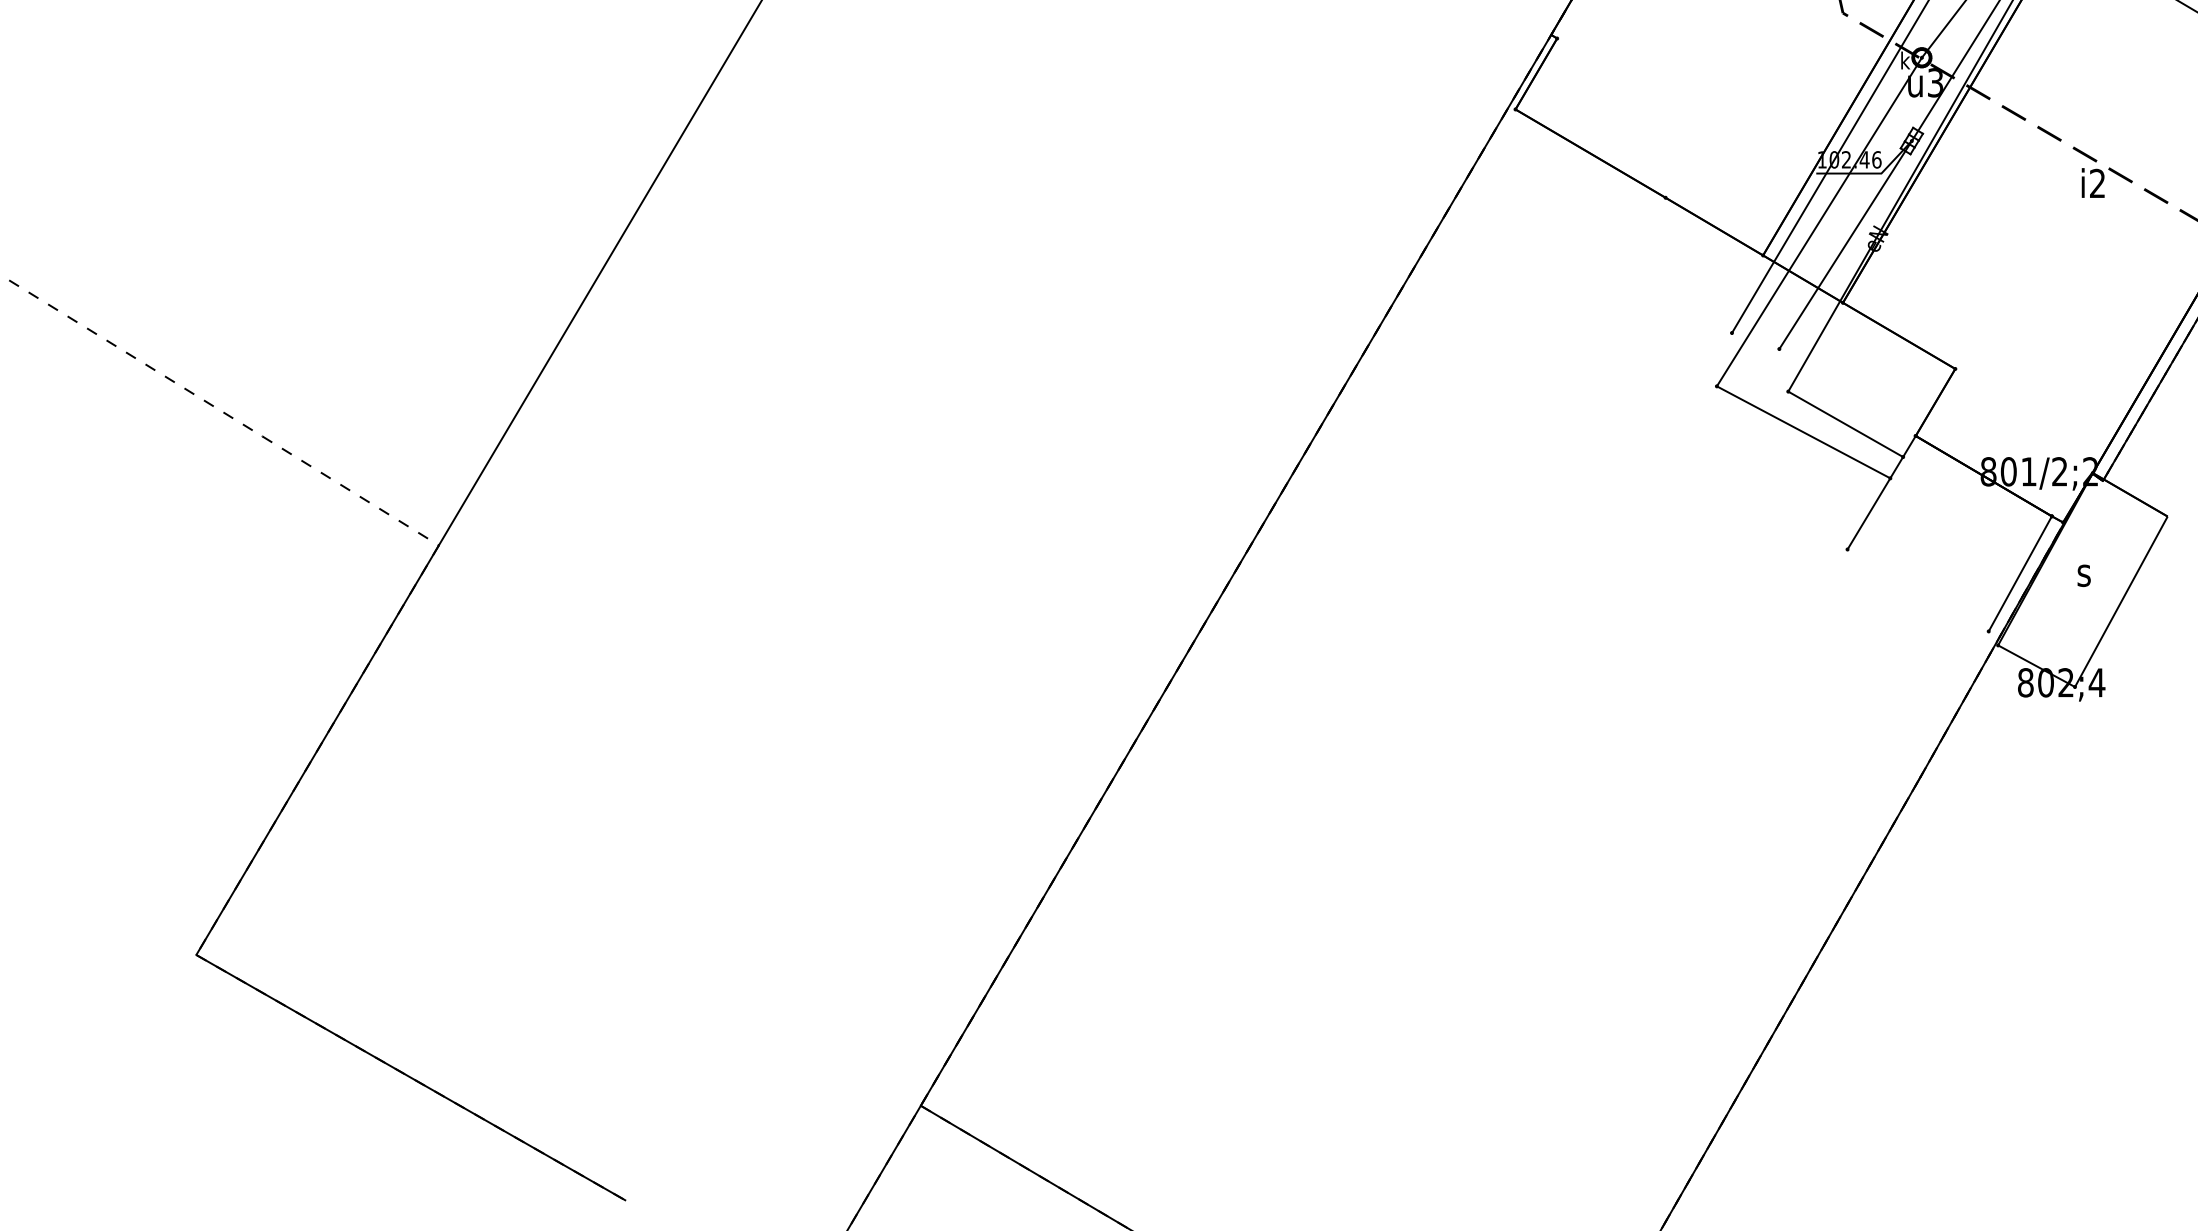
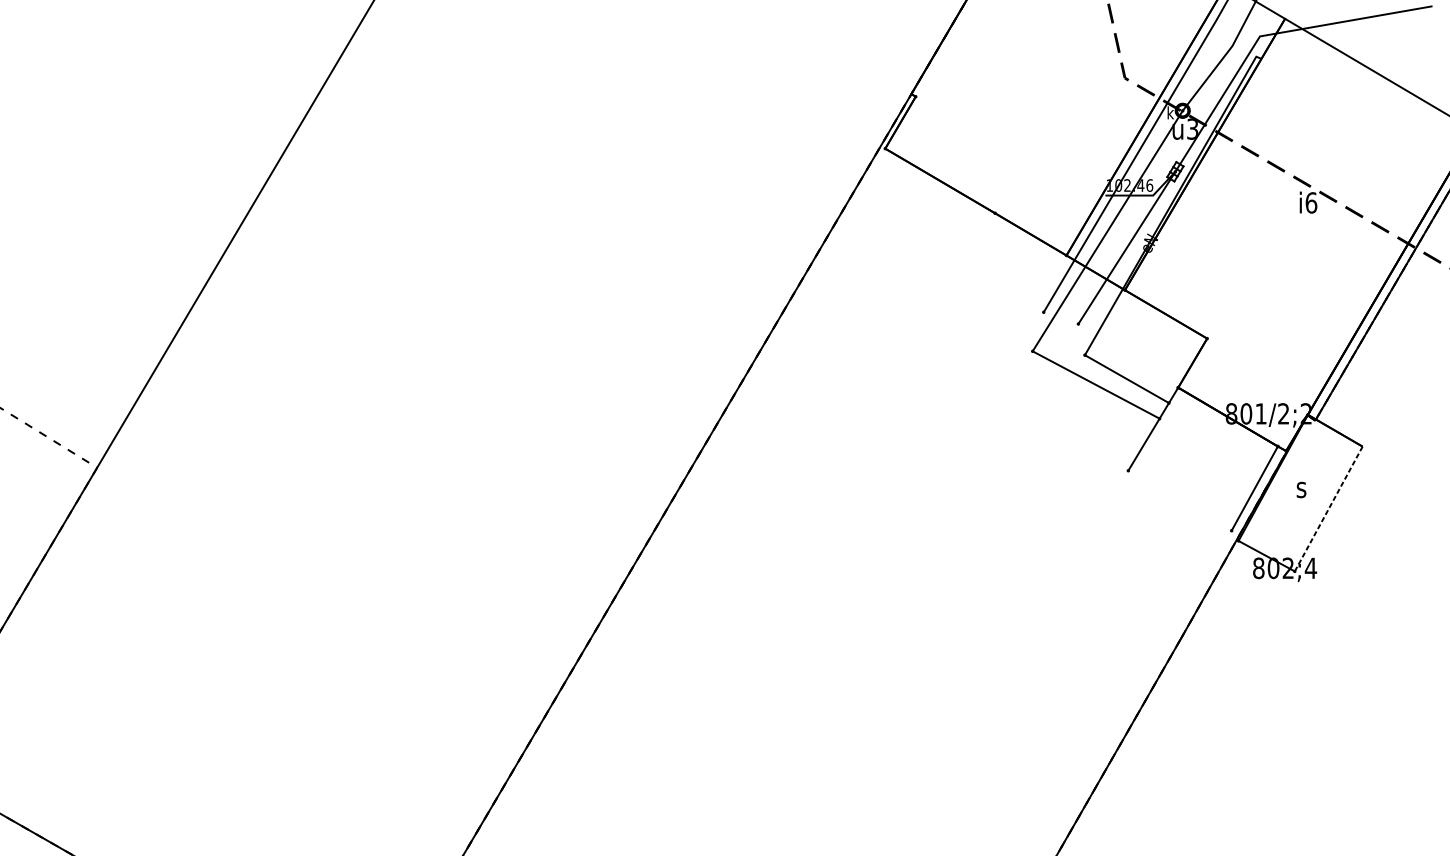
text: (2097, 183) -> (1311, 202), i2 -> i6
line: (2121, 602) -> (1328, 509), solid -> dashed

